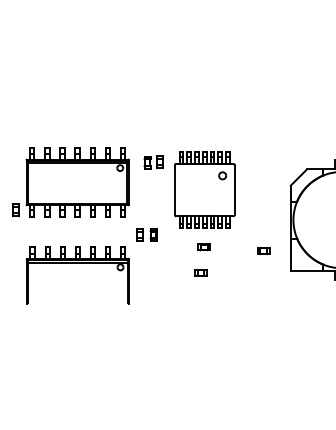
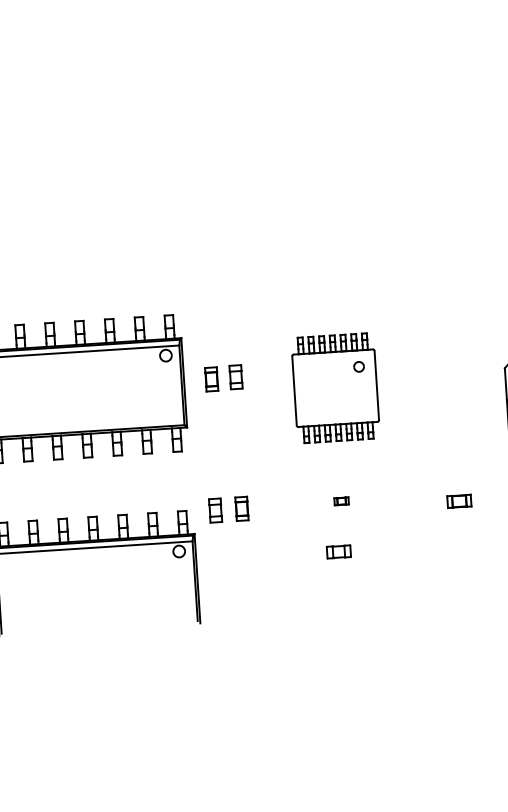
part: (153, 162) -> (223, 378), moved
part: (204, 189) -> (334, 387), size x0.7
part: (146, 234) -> (227, 508), moved
part: (203, 247) -> (340, 501), size x0.6

